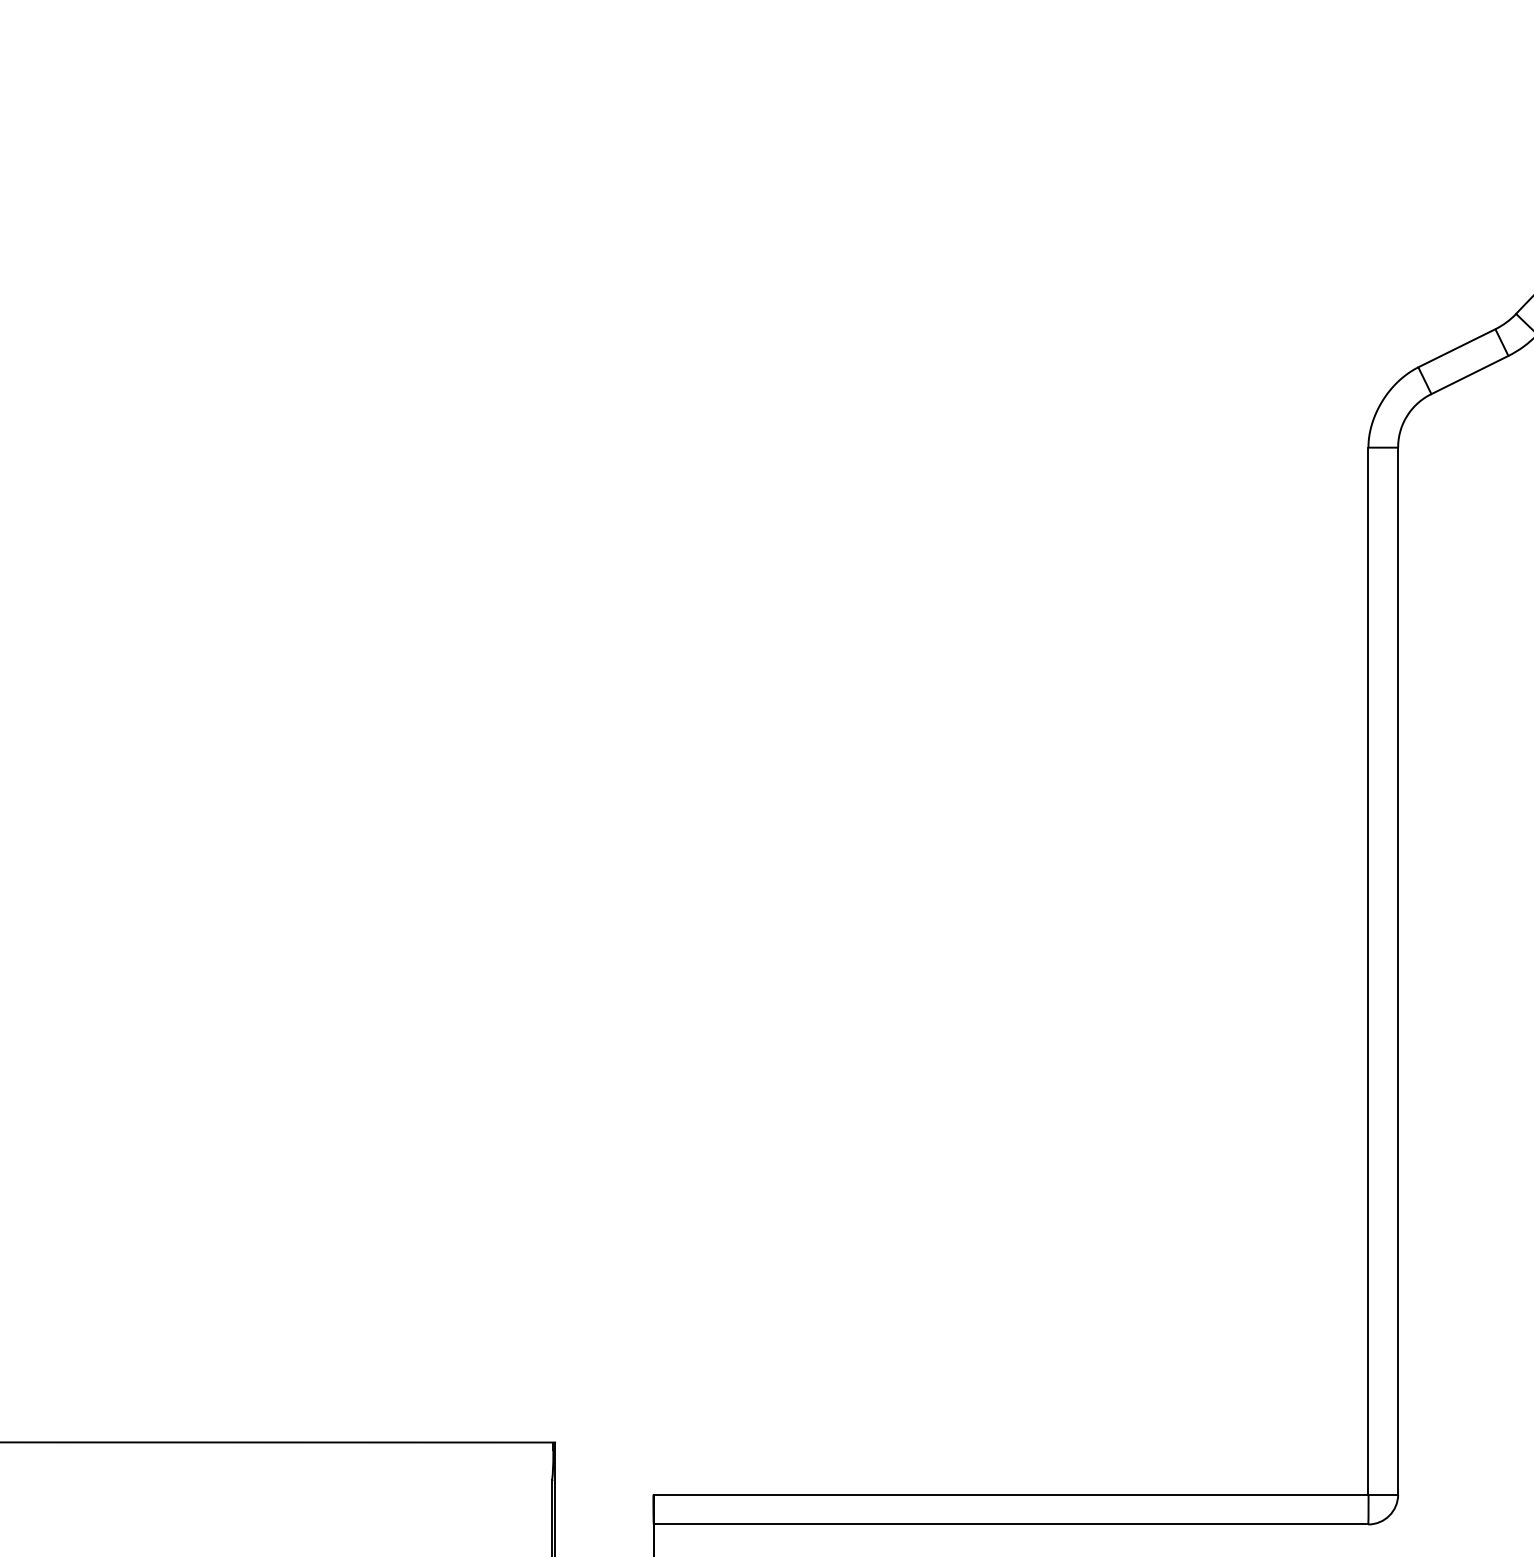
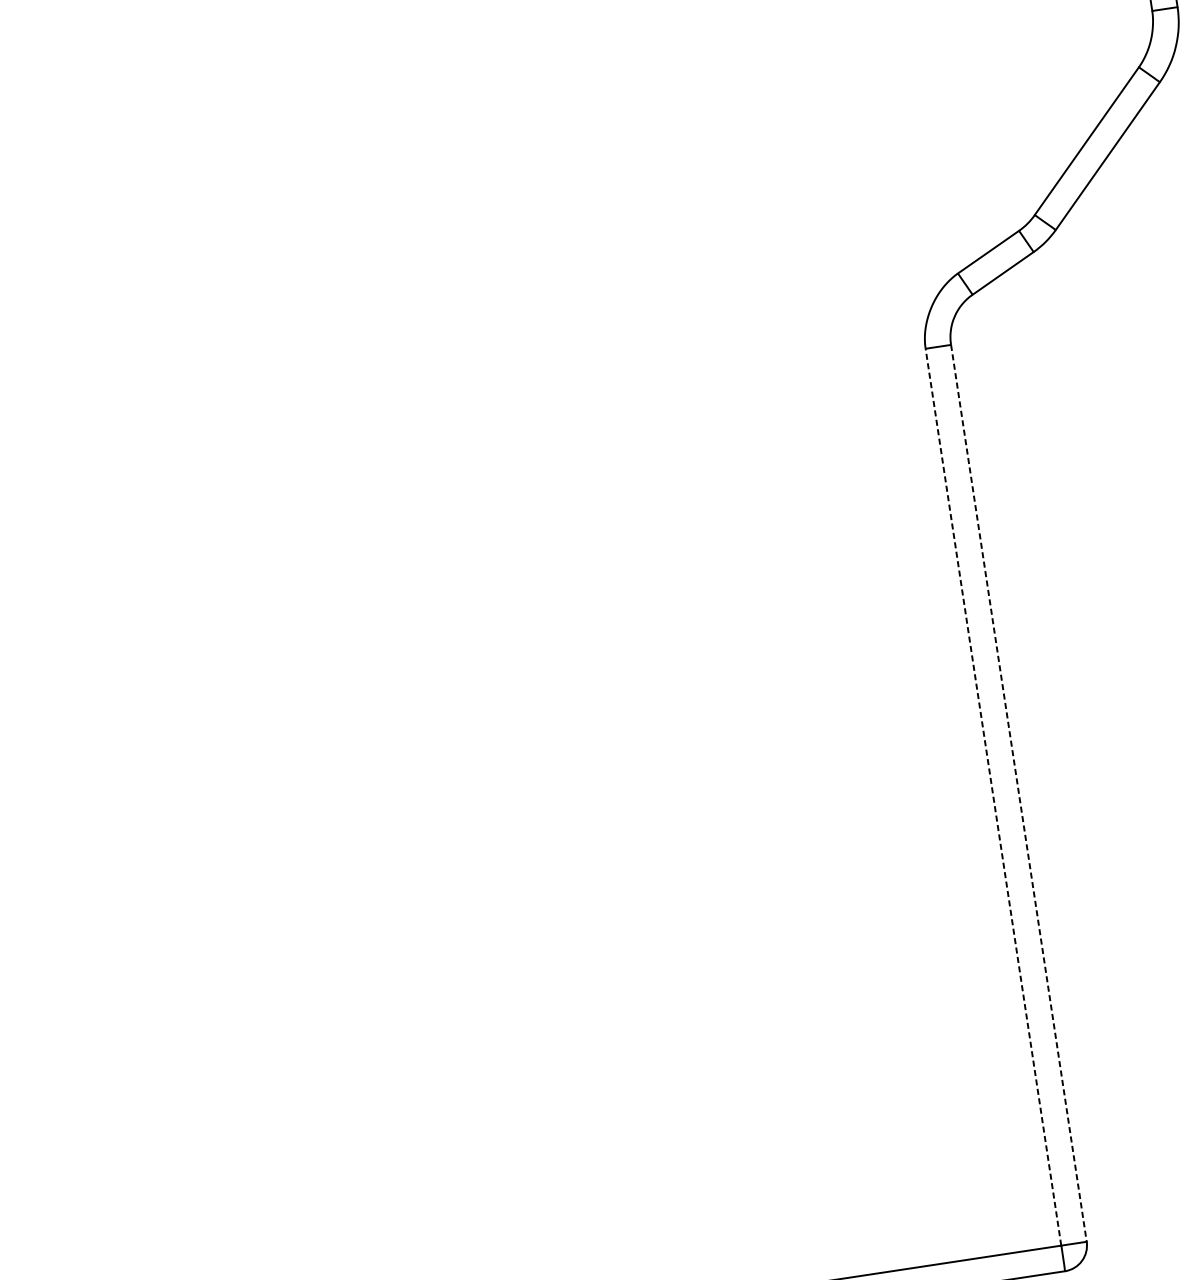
line: (1368, 970) -> (993, 796), solid -> dashed
line: (1398, 971) -> (1019, 793), solid -> dashed

